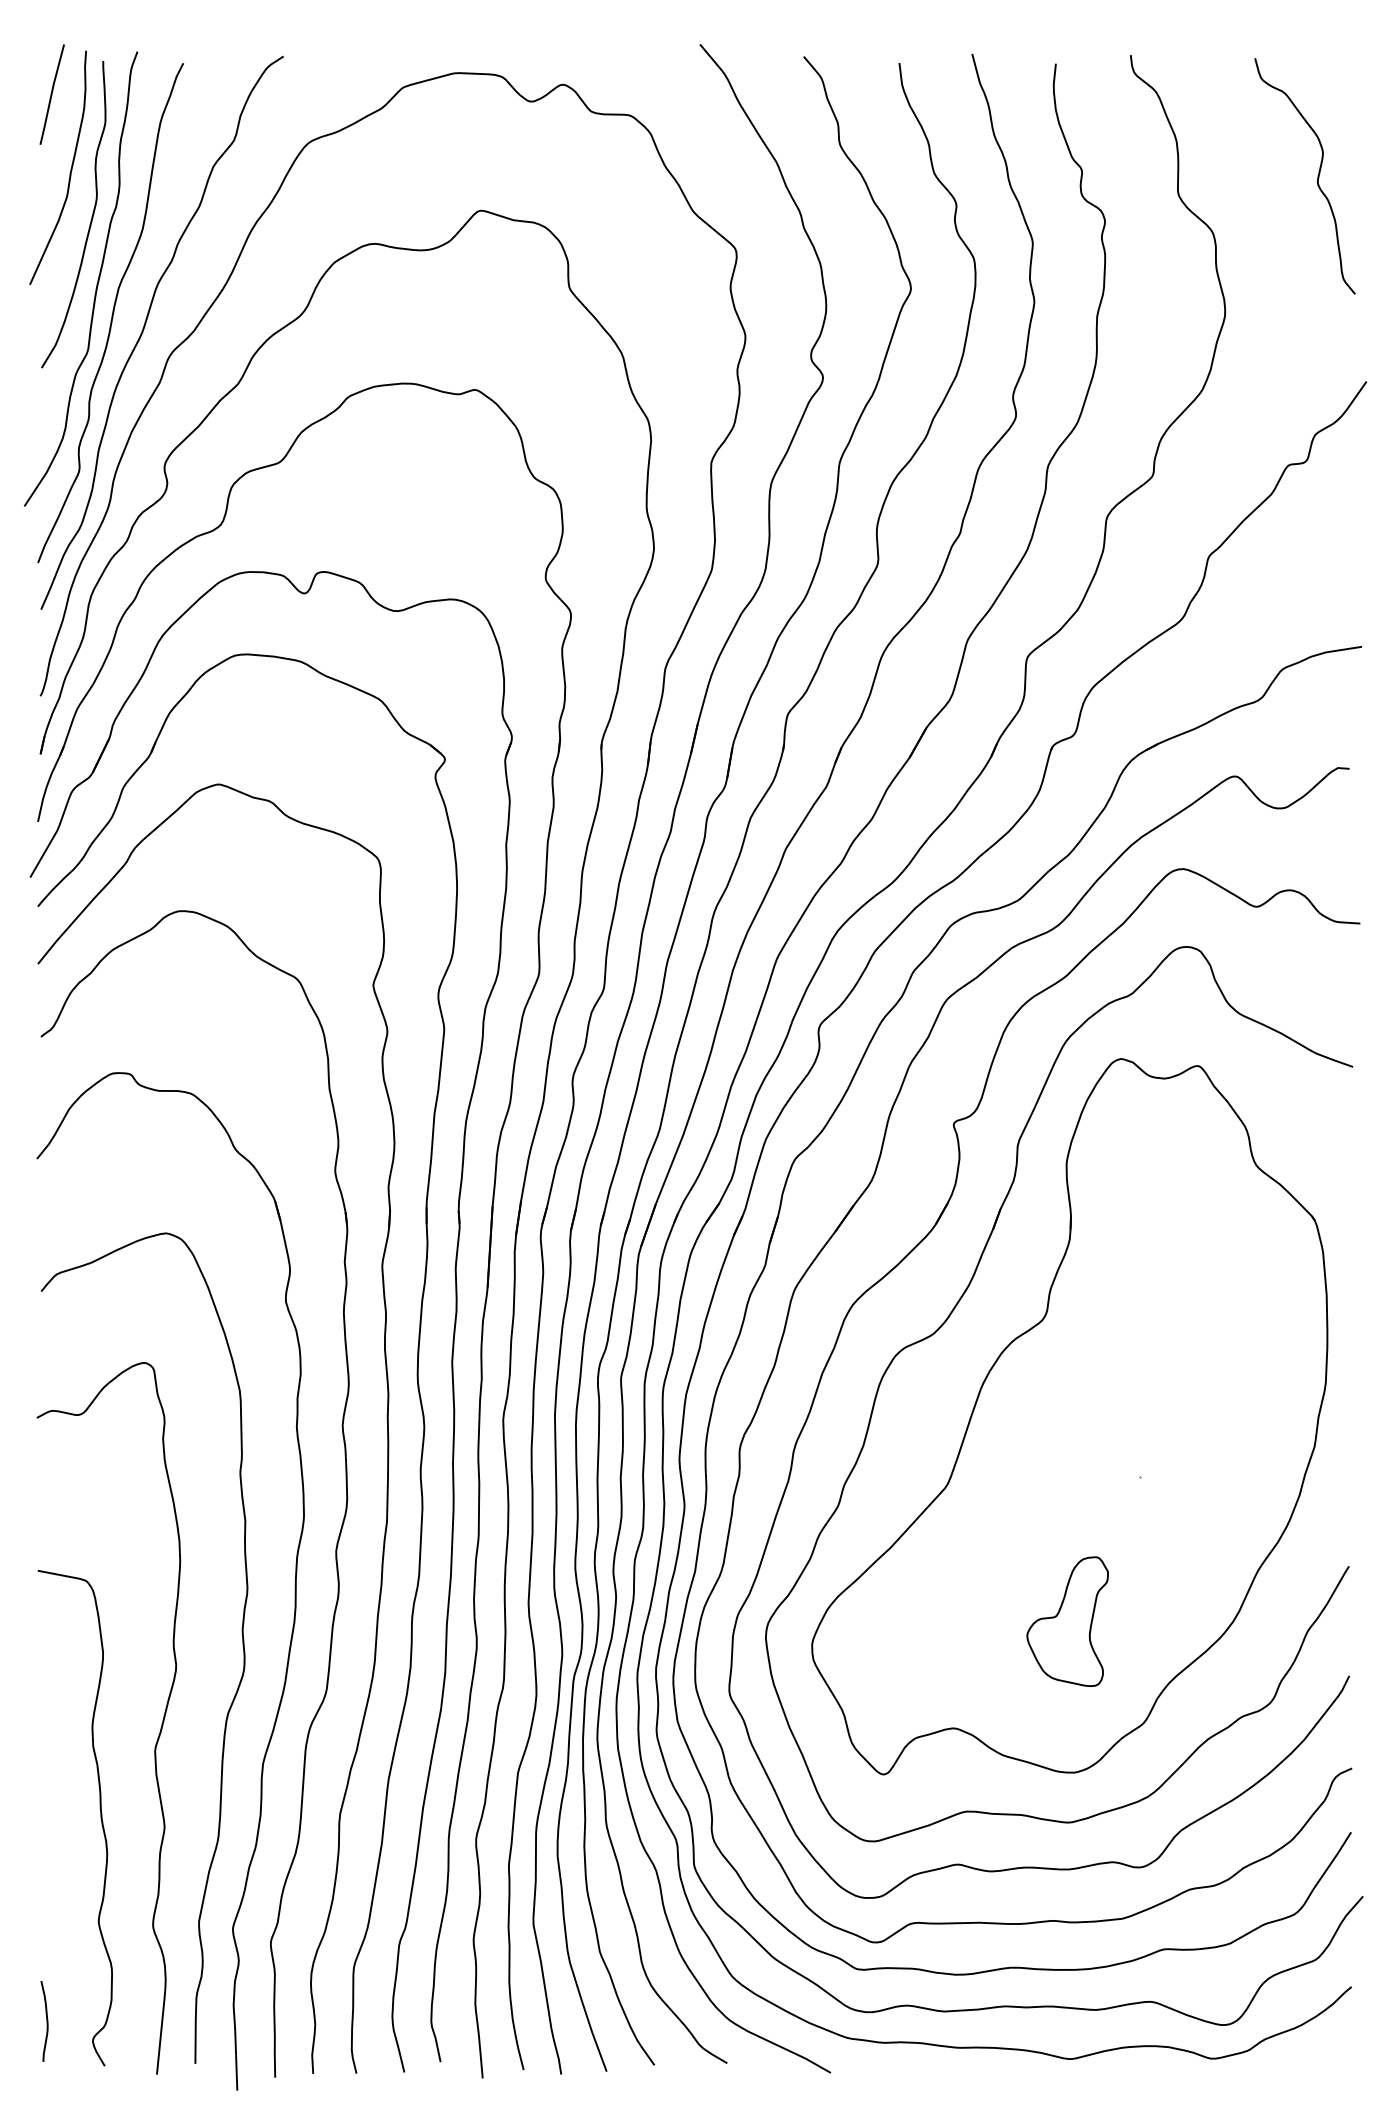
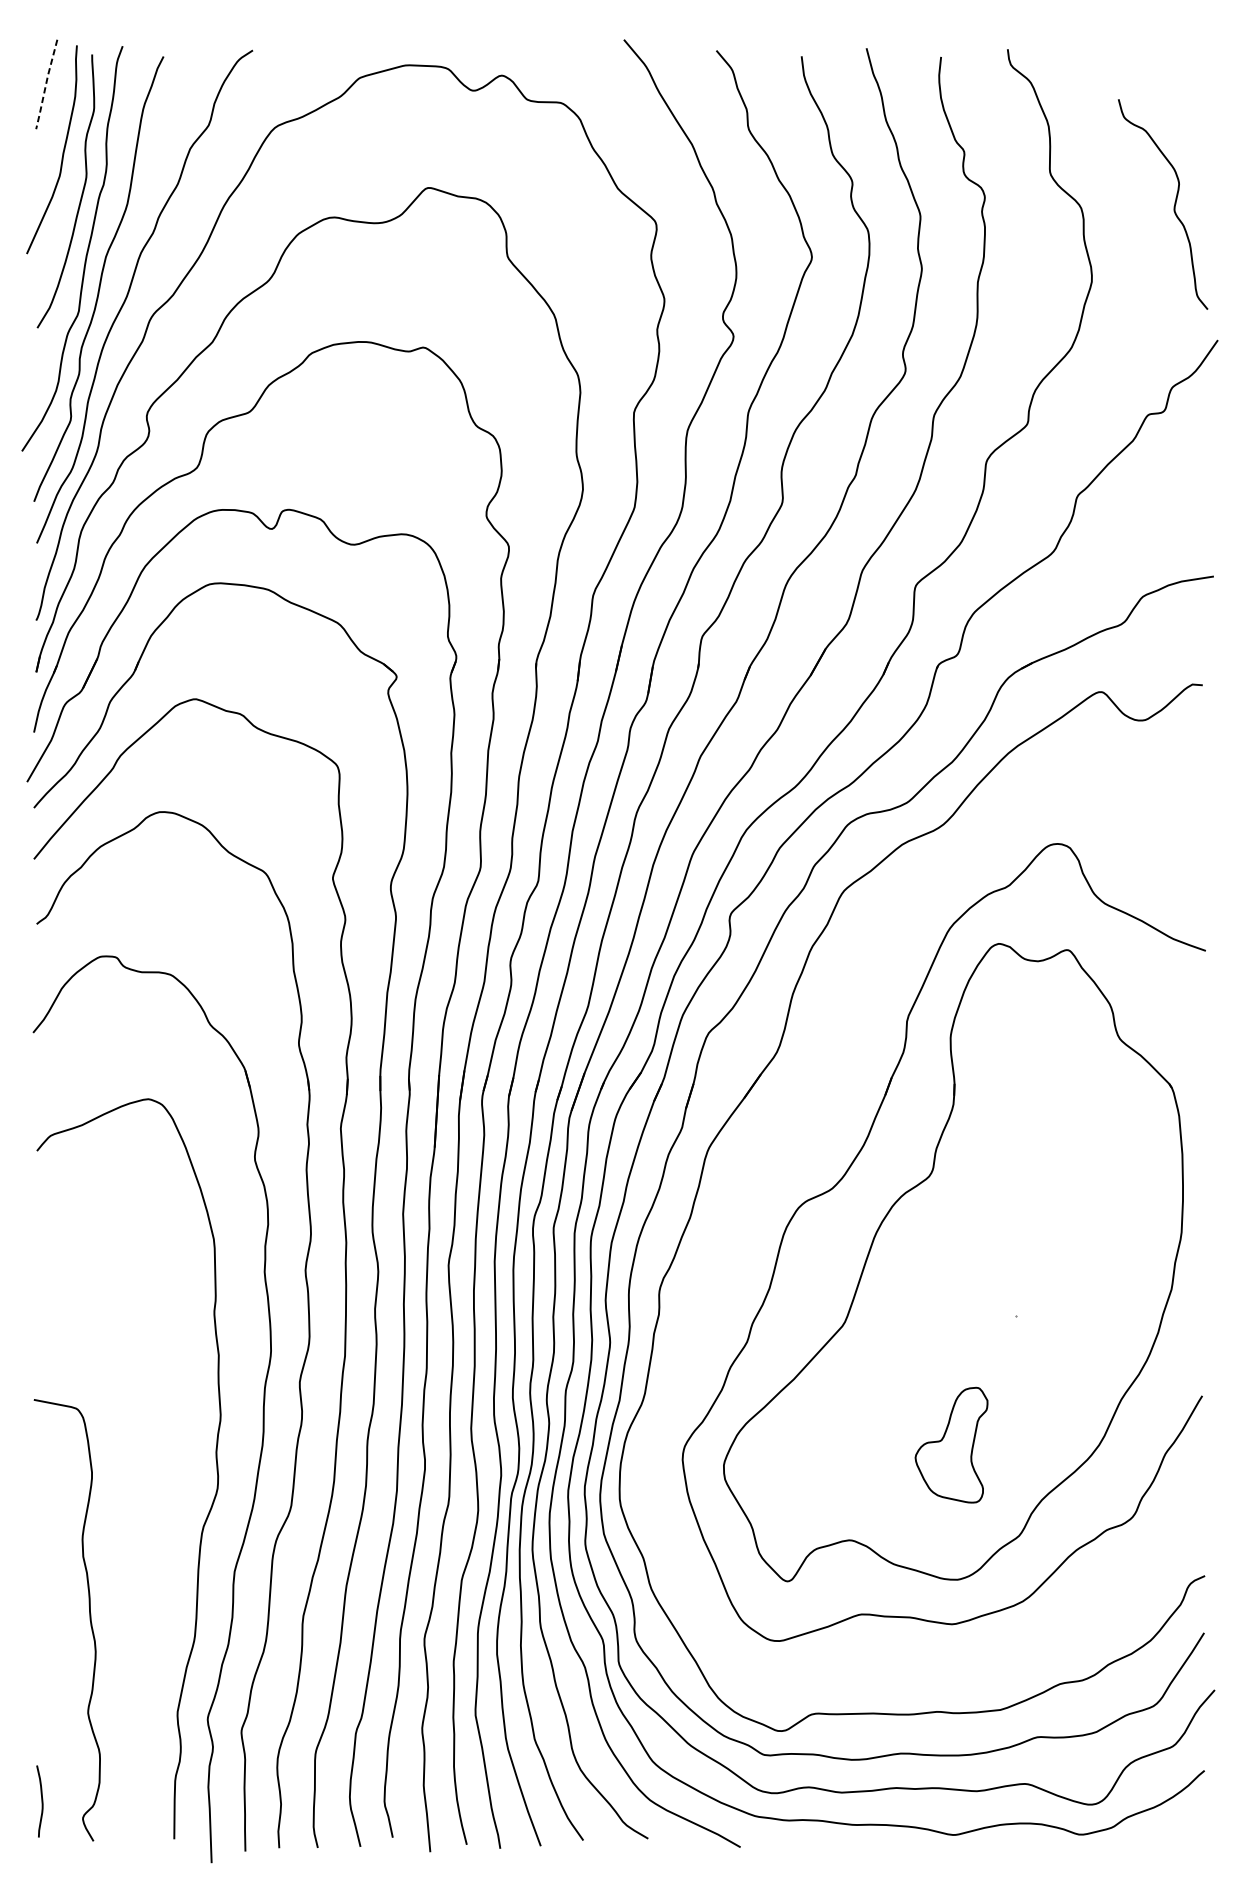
line: (51, 94) -> (46, 84), solid -> dashed
curve: (1317, 176) -> (1174, 204), moved
part: (912, 1251) -> (813, 1115), removed
curve: (158, 1734) -> (141, 1545), removed

